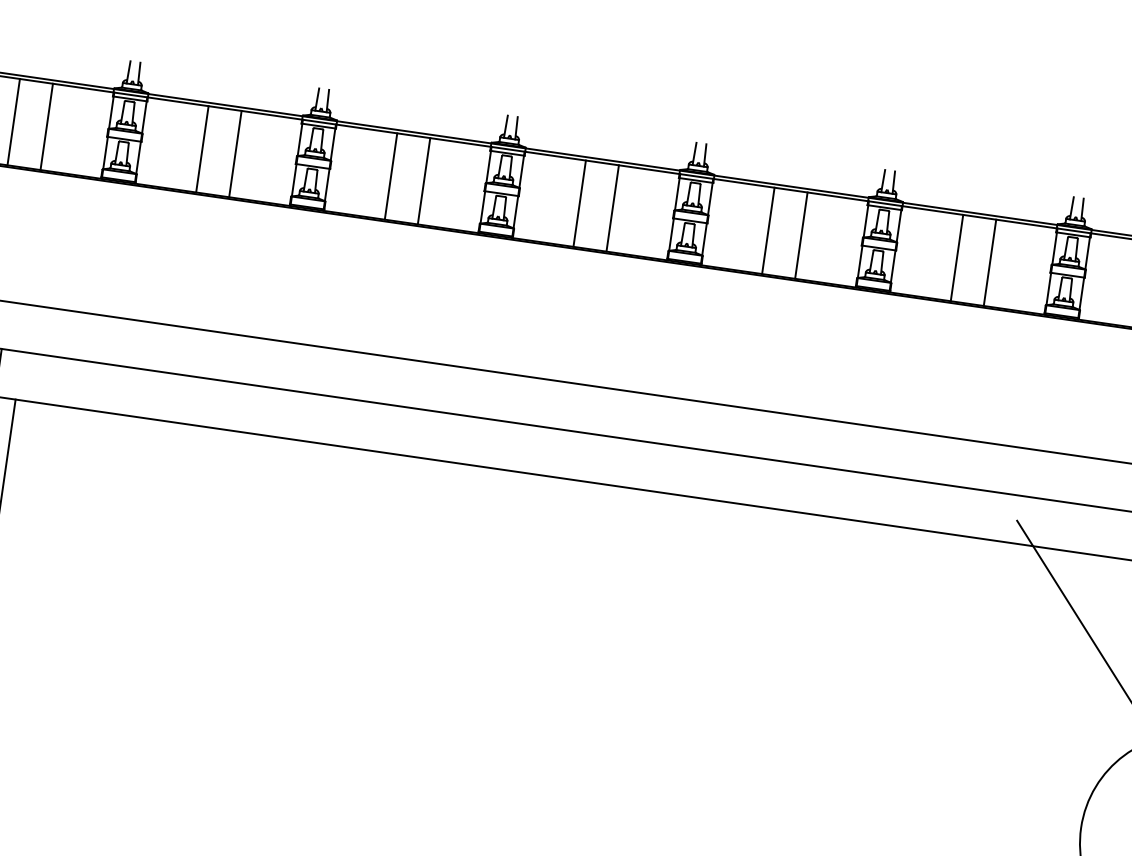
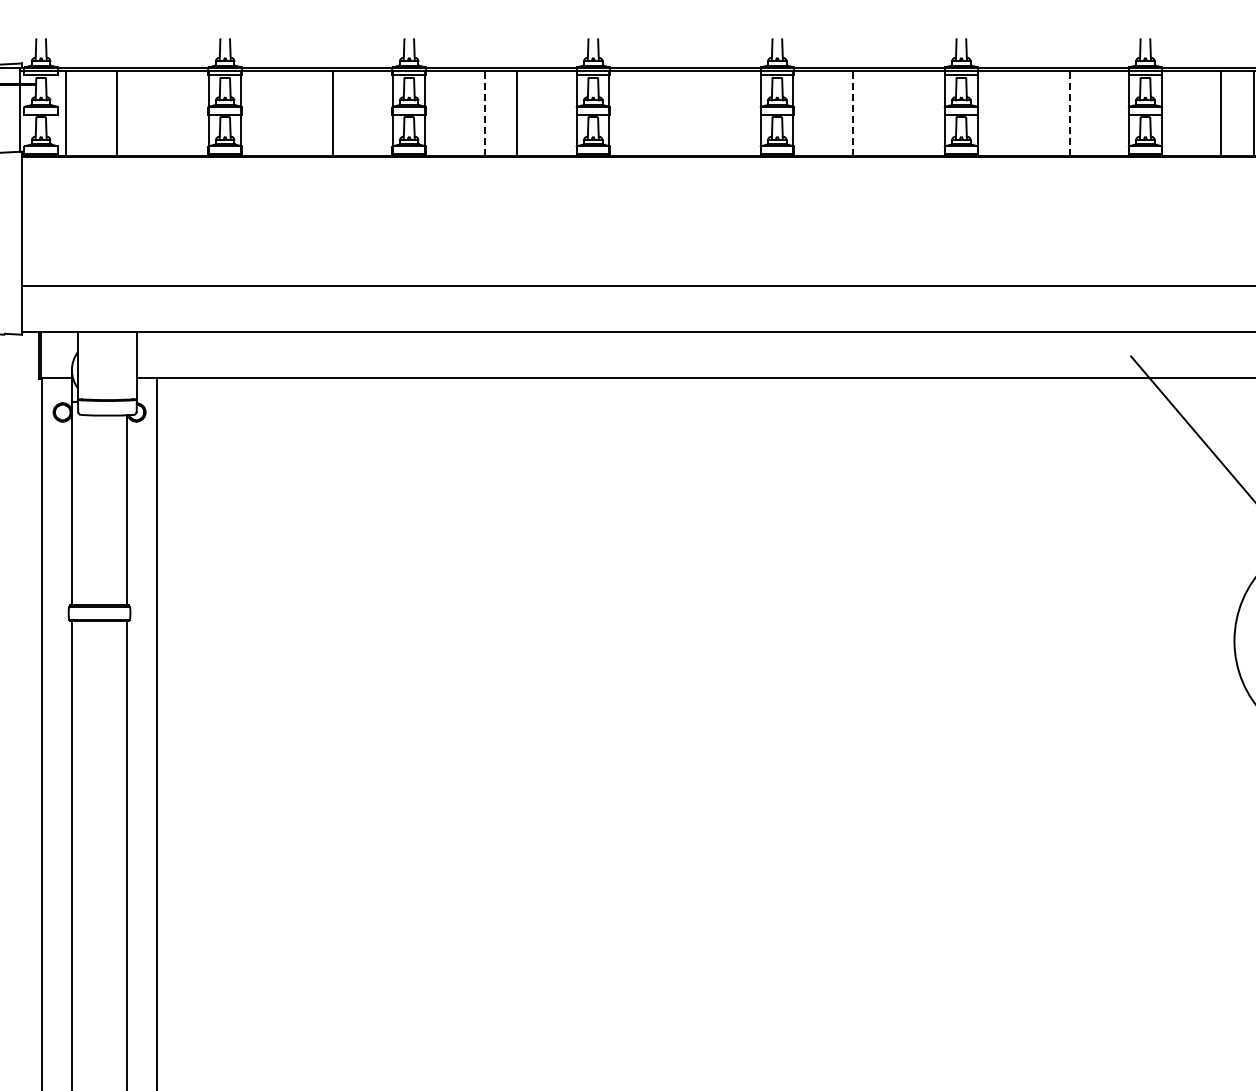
line: (46, 126) -> (149, 113), removed
line: (202, 149) -> (301, 113), removed
line: (391, 176) -> (485, 113), solid -> dashed
line: (579, 203) -> (669, 113), removed
line: (612, 208) -> (701, 113), removed
line: (768, 230) -> (853, 113), solid -> dashed
line: (801, 235) -> (885, 113), removed
line: (957, 258) -> (1037, 113), removed
line: (989, 262) -> (1069, 113), solid -> dashed

